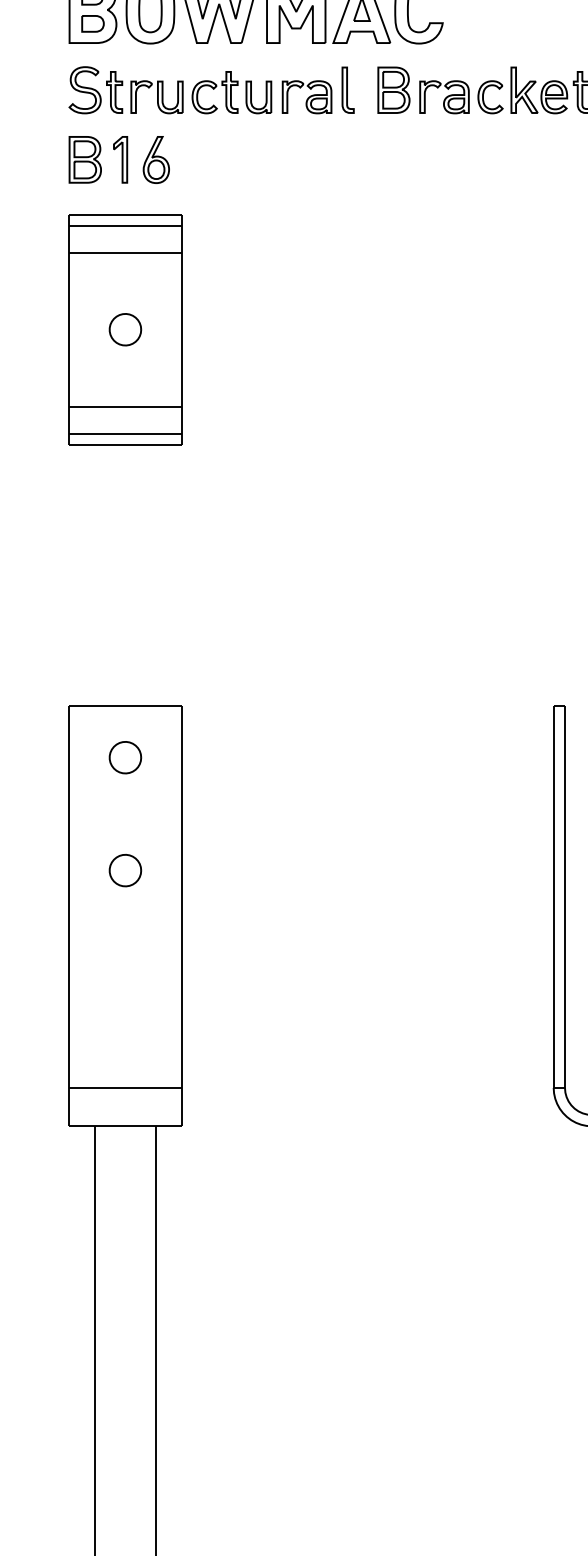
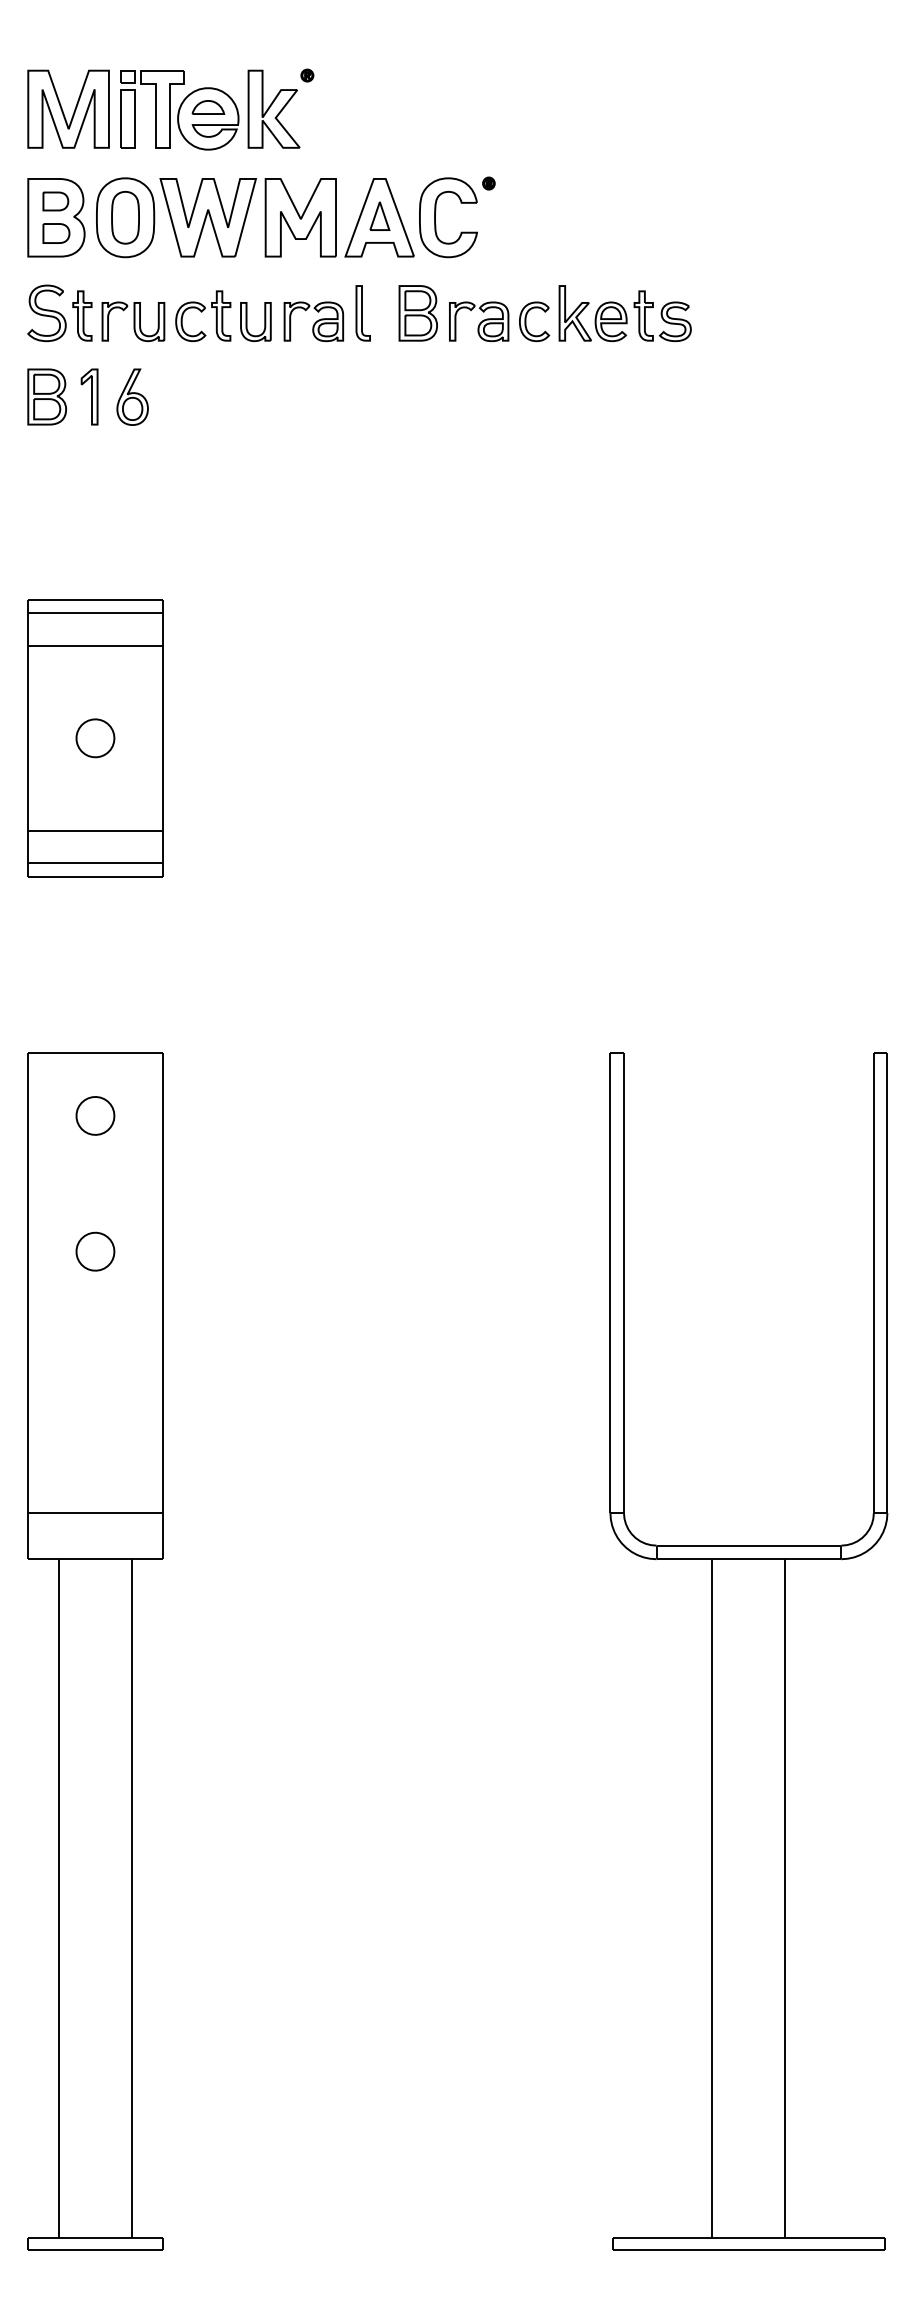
part: (125, 329) -> (95, 738), moved

